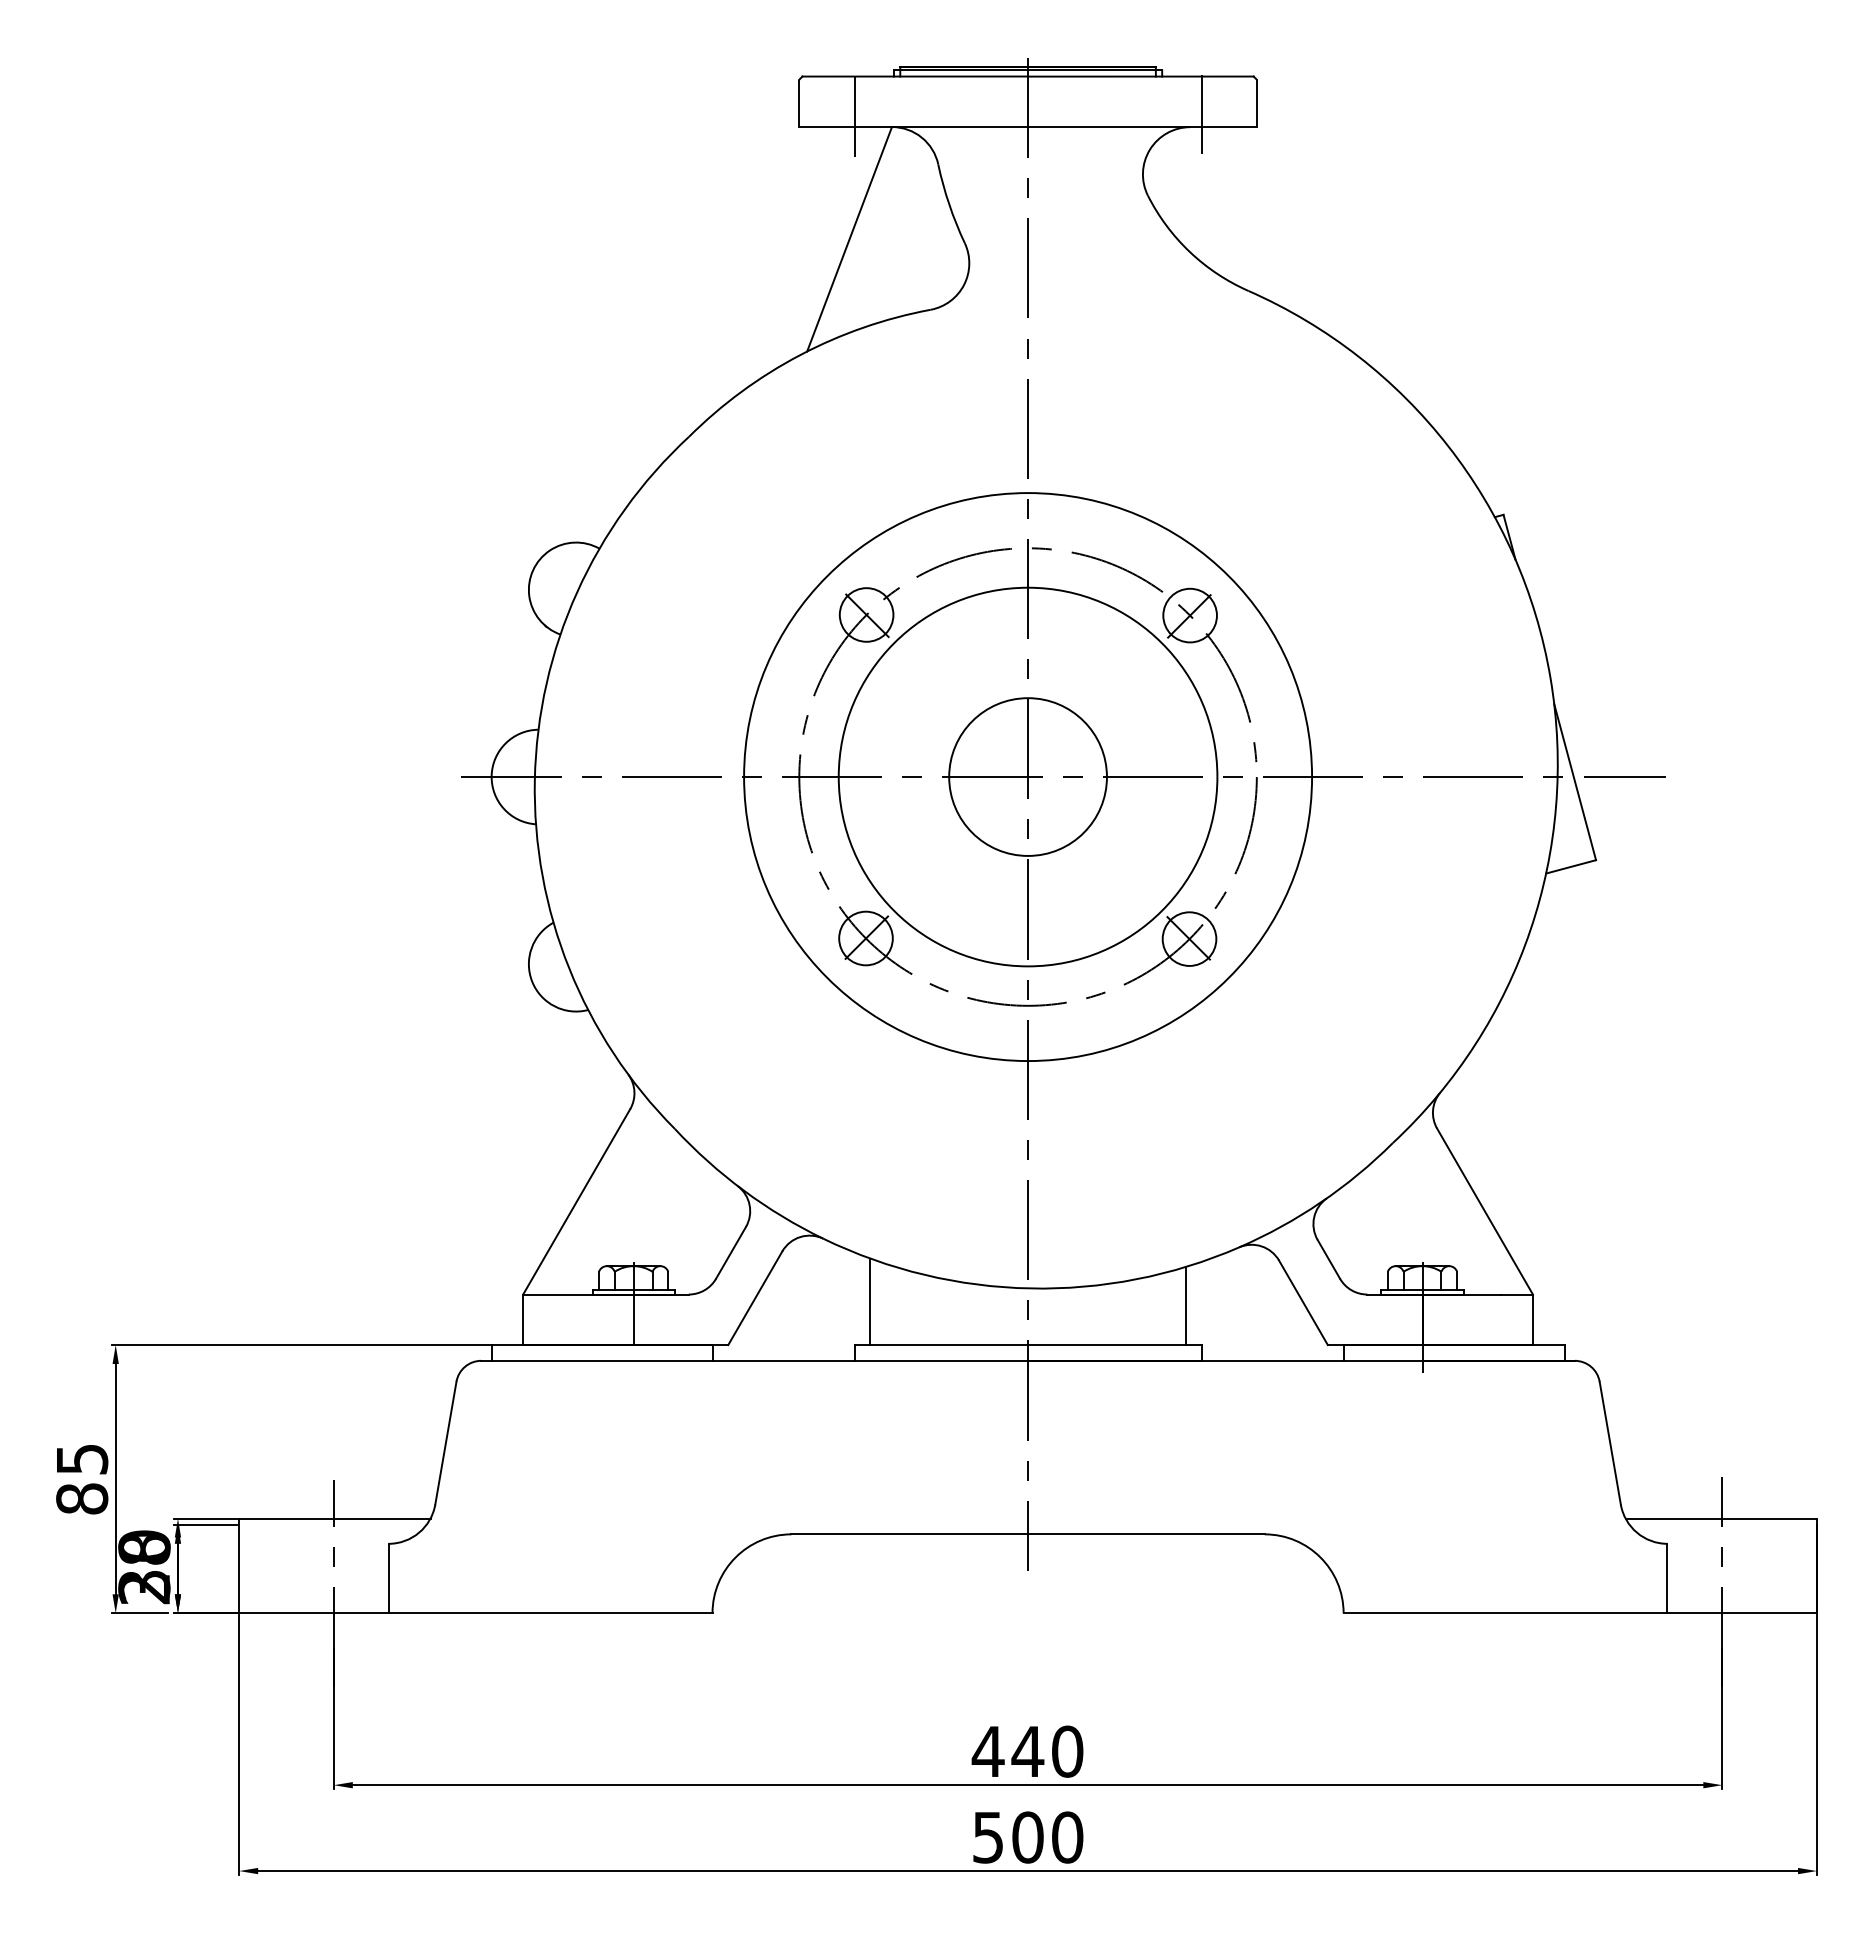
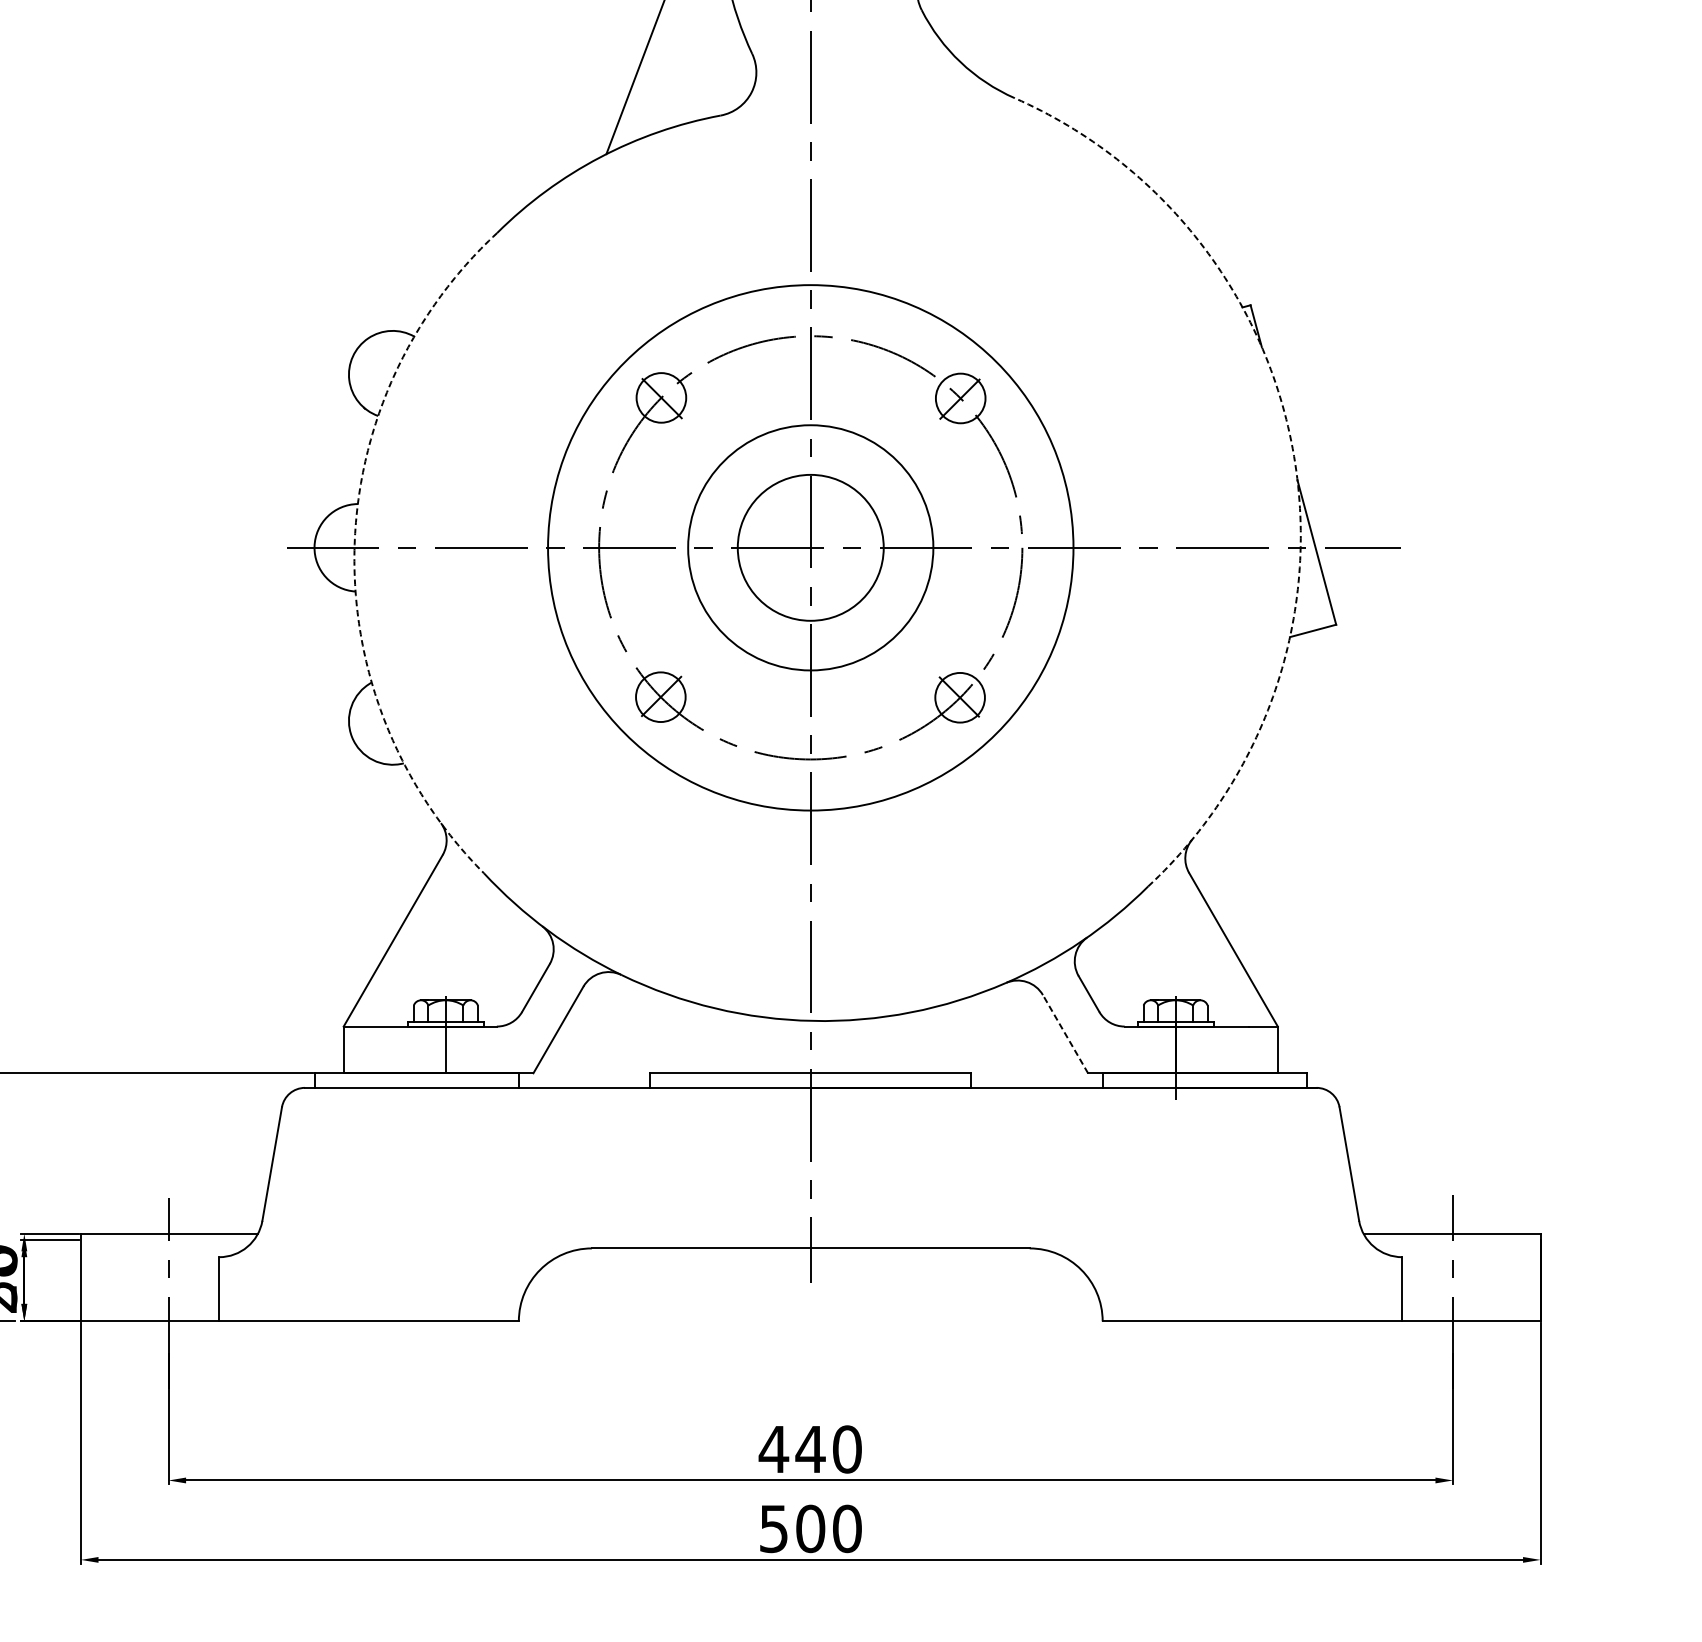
arc: (1550, 678) -> (1294, 456), solid -> dashed
circle: (1027, 776) -> (810, 547), size x0.7
arc: (534, 779) -> (354, 550), solid -> dashed
line: (870, 1301) -> (664, 1033), removed
line: (1303, 1302) -> (1065, 1033), solid -> dashed
line: (1185, 1305) -> (956, 1036), removed

